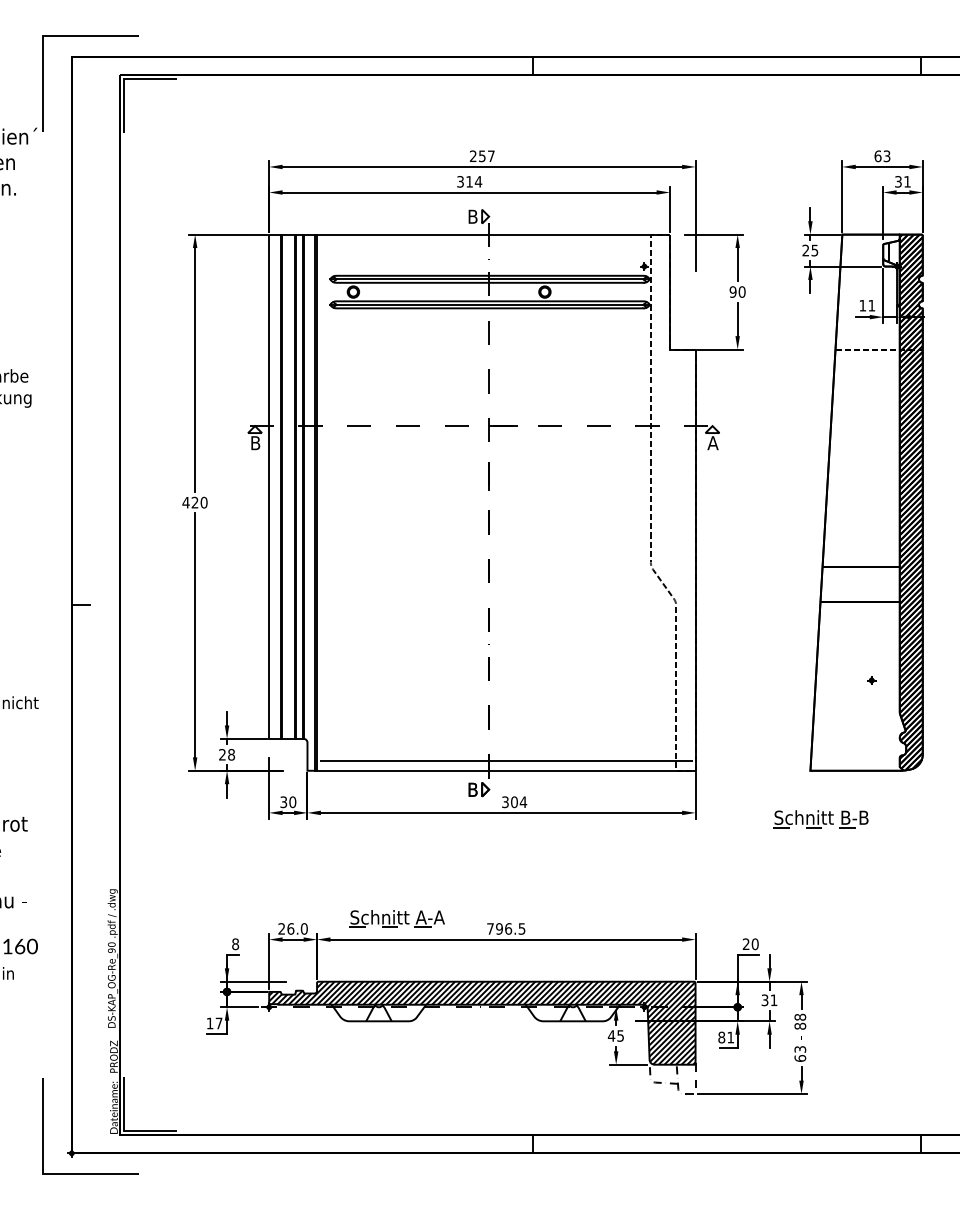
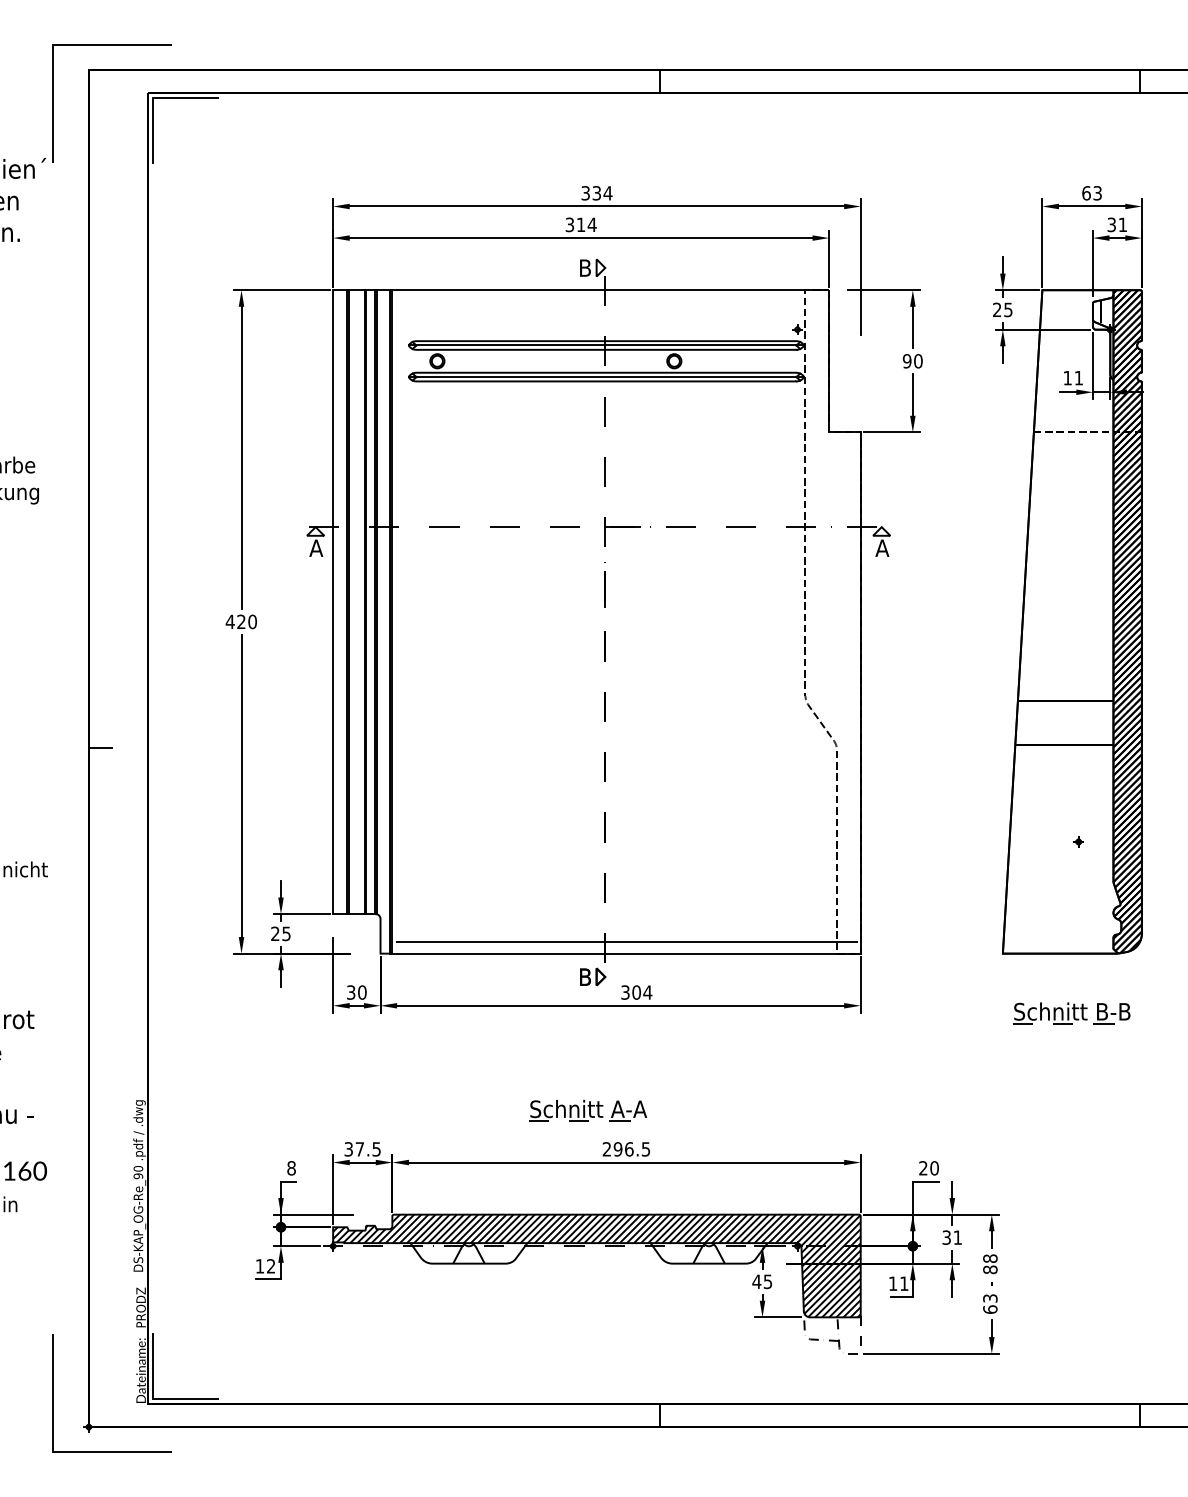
text: (482, 156) -> (597, 193), 257 -> 334
text: (255, 443) -> (316, 548), B -> A
text: (231, 754) -> (286, 933), 28 -> 25
part: (820, 819) -> (1071, 1013), moved
part: (396, 918) -> (587, 1110), moved
text: (292, 928) -> (361, 1148), 26.0 -> 37.5
text: (490, 928) -> (606, 1148), 796.5 -> 296.5
text: (218, 1023) -> (270, 1266), 17 -> 12
text: (721, 1037) -> (892, 1283), 81 -> 11

